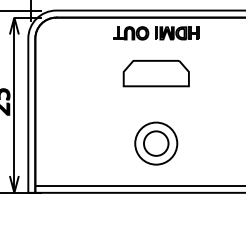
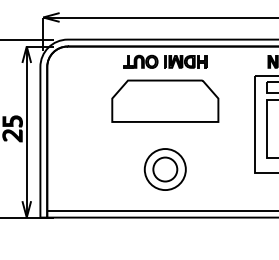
part: (156, 72) -> (165, 100), size x1.67

